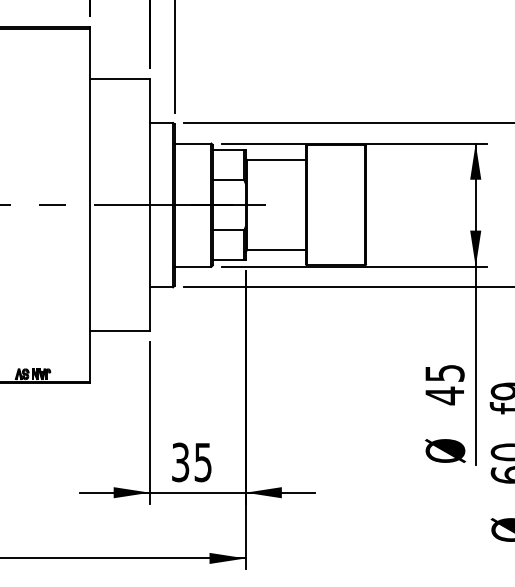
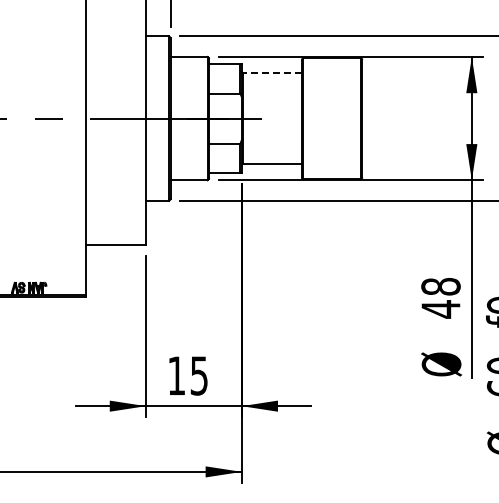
line: (276, 159) -> (272, 72), solid -> dashed
text: (444, 373) -> (440, 286), 45 -> 48
text: (180, 462) -> (176, 375), 35 -> 15

